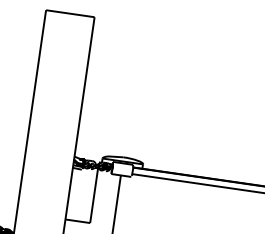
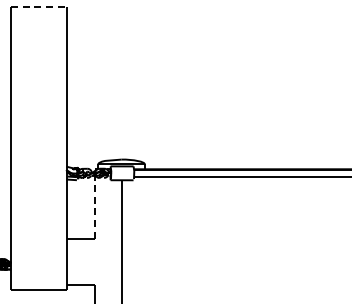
line: (70, 13) -> (38, 7), solid -> dashed
line: (93, 194) -> (94, 206), solid -> dashed

